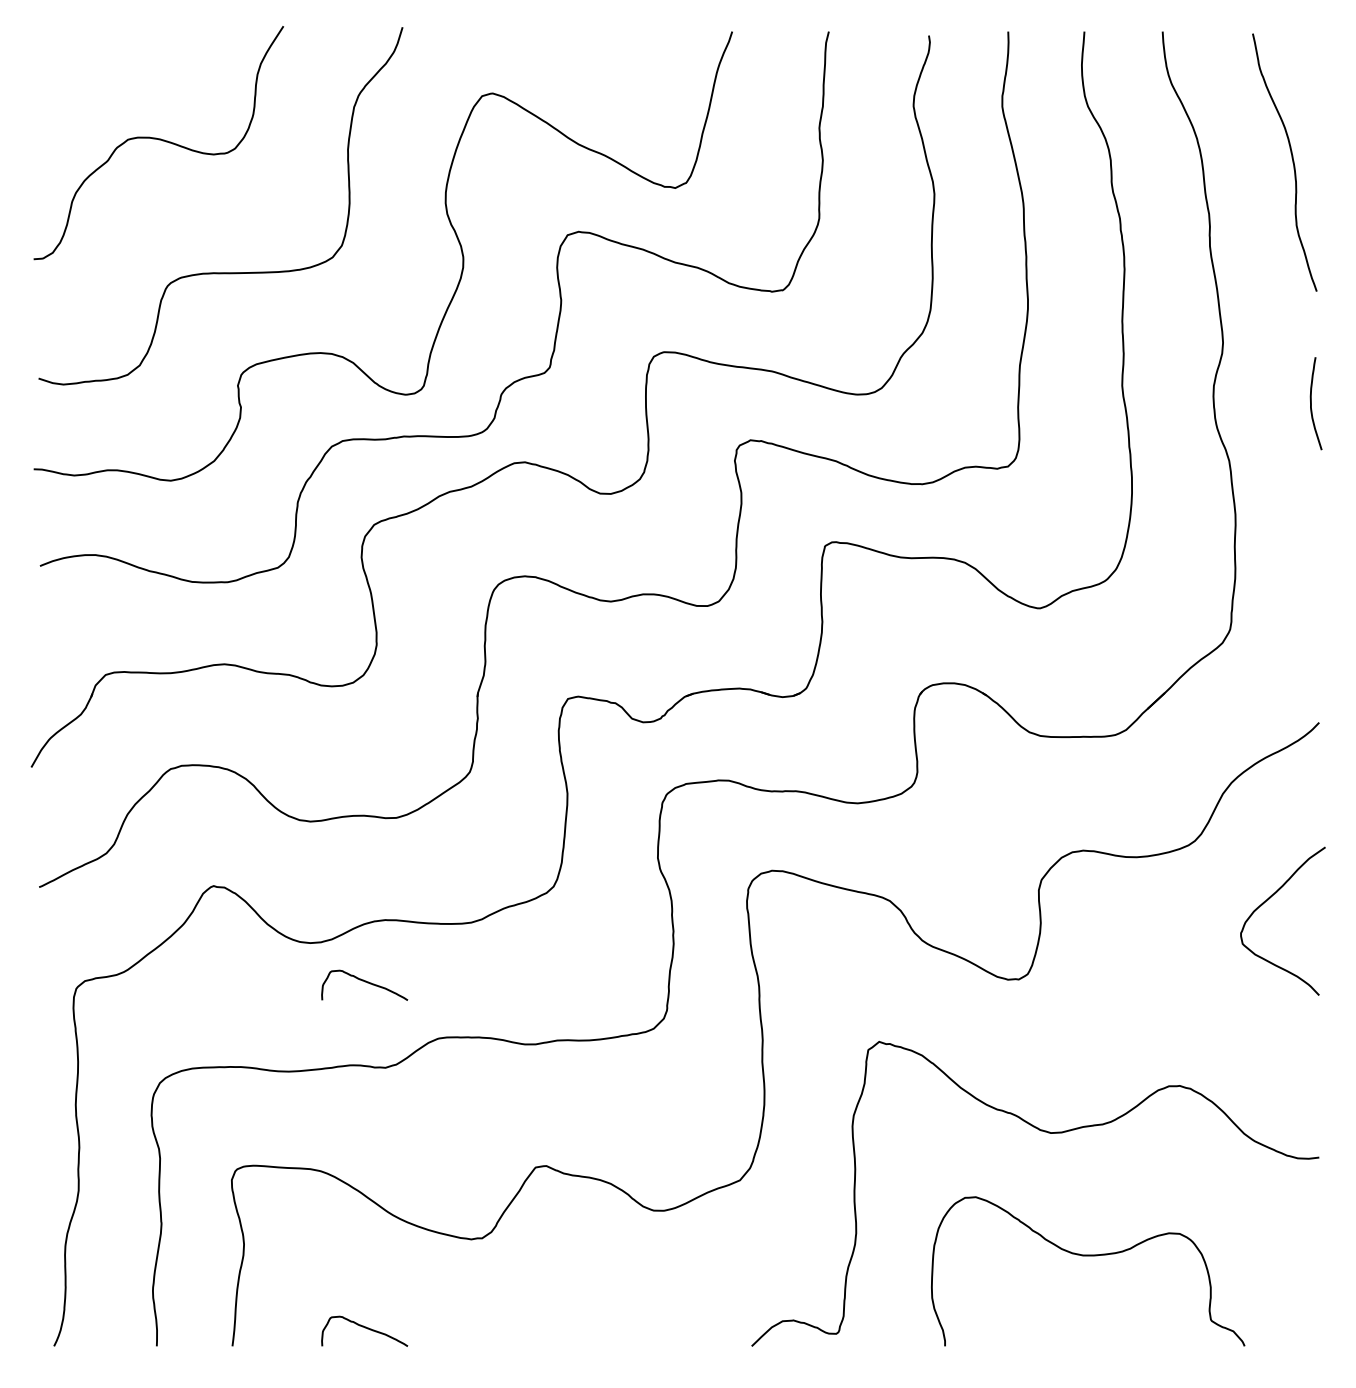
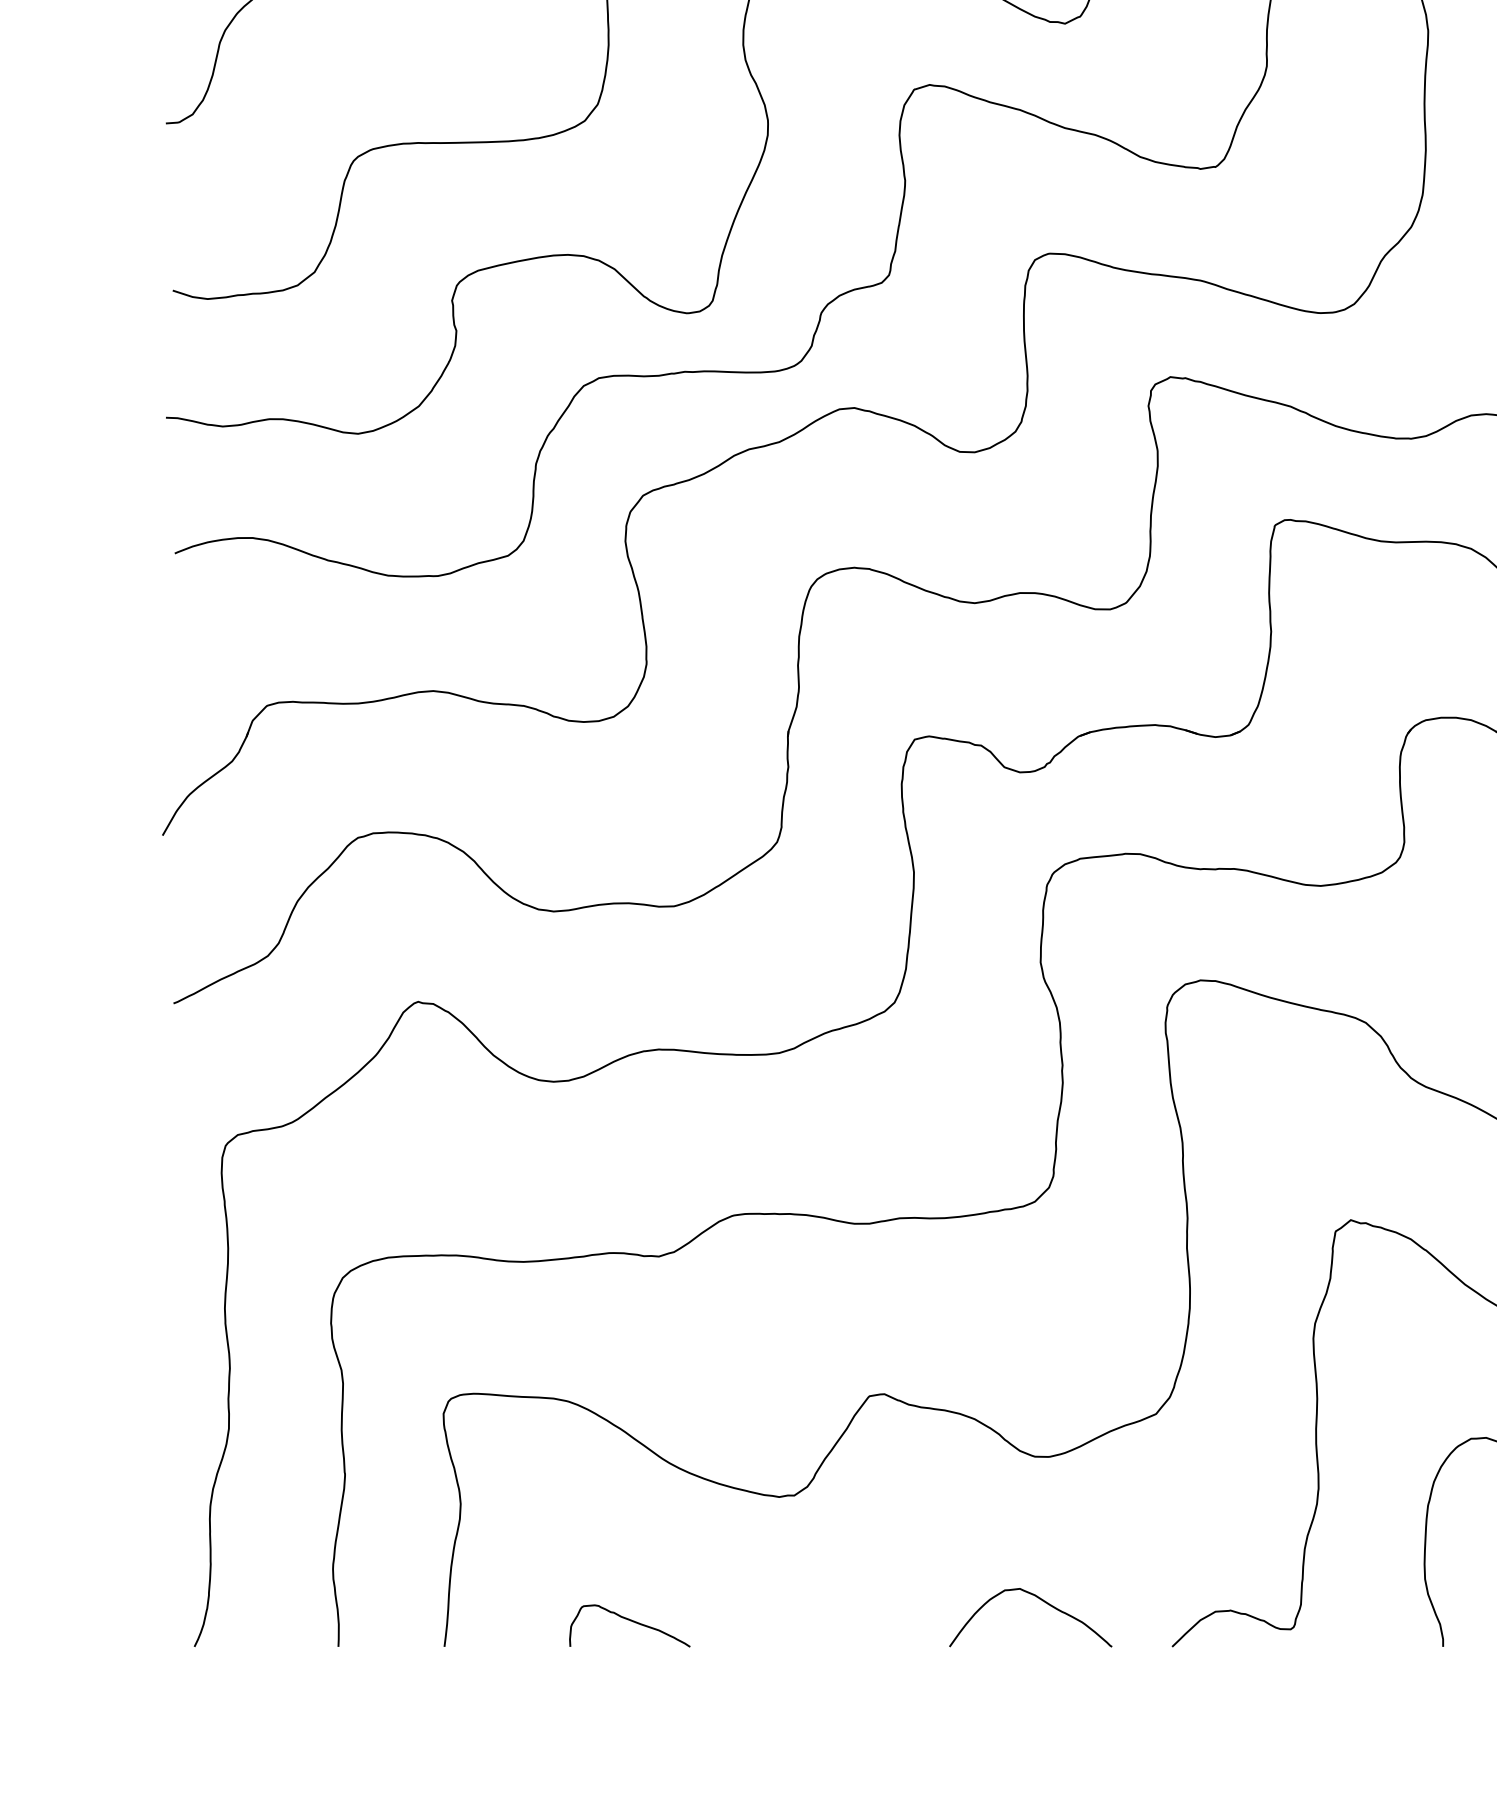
curve: (365, 982) -> (630, 1136), removed
curve: (659, 1314) -> (1042, 1602), added

